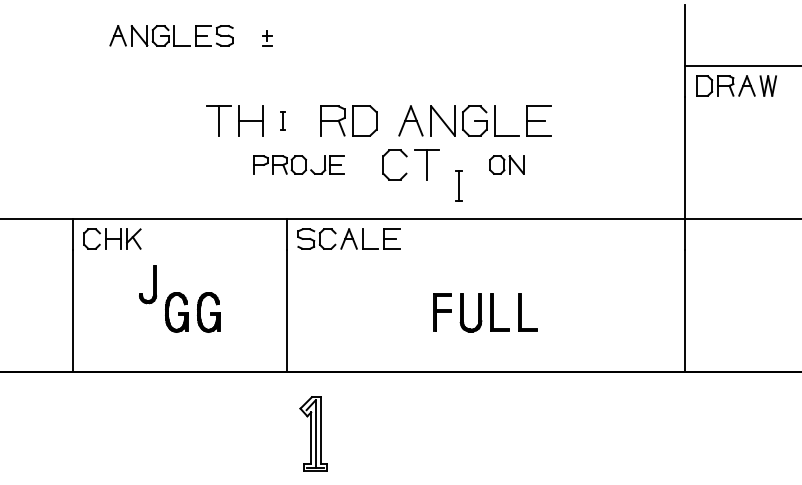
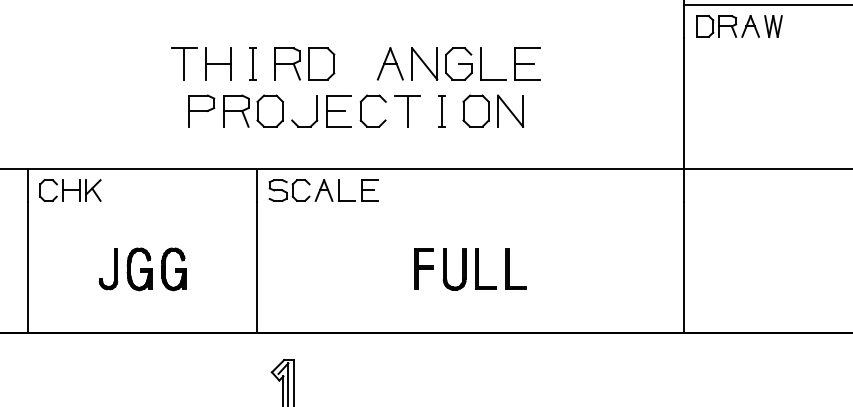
part: (282, 120) -> (252, 63), size x1.67
part: (348, 120) -> (304, 63), moved
part: (298, 164) -> (269, 110), size x1.67
part: (506, 164) -> (492, 110), size x1.67
part: (458, 185) -> (441, 110), moved
part: (147, 284) -> (107, 269), moved

